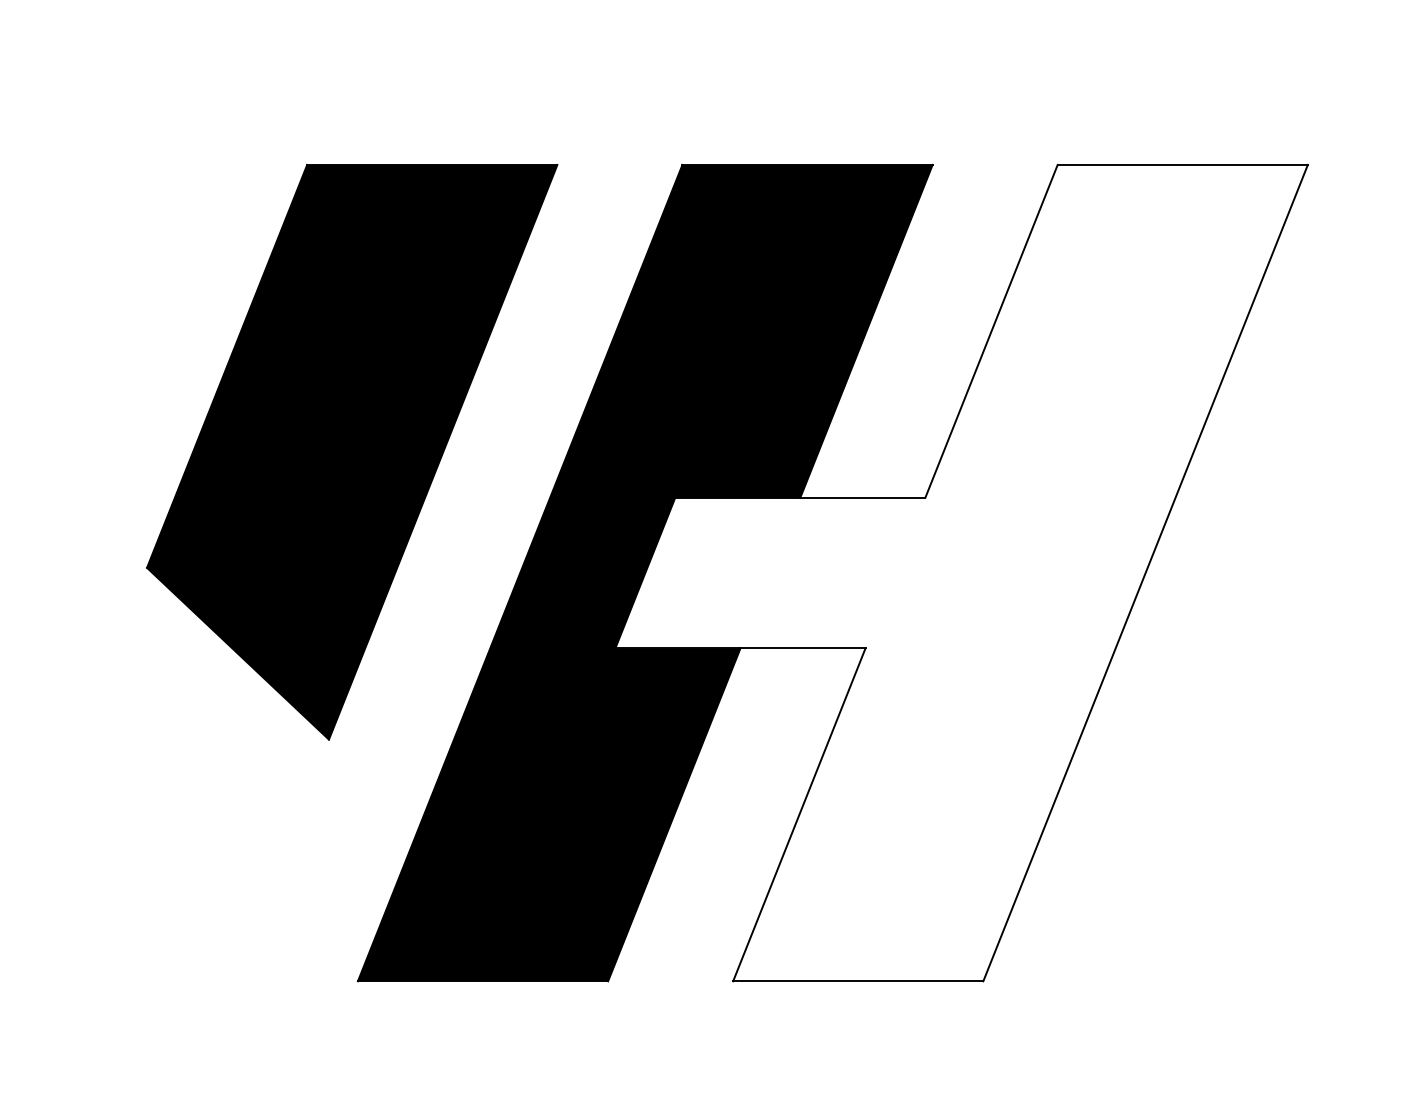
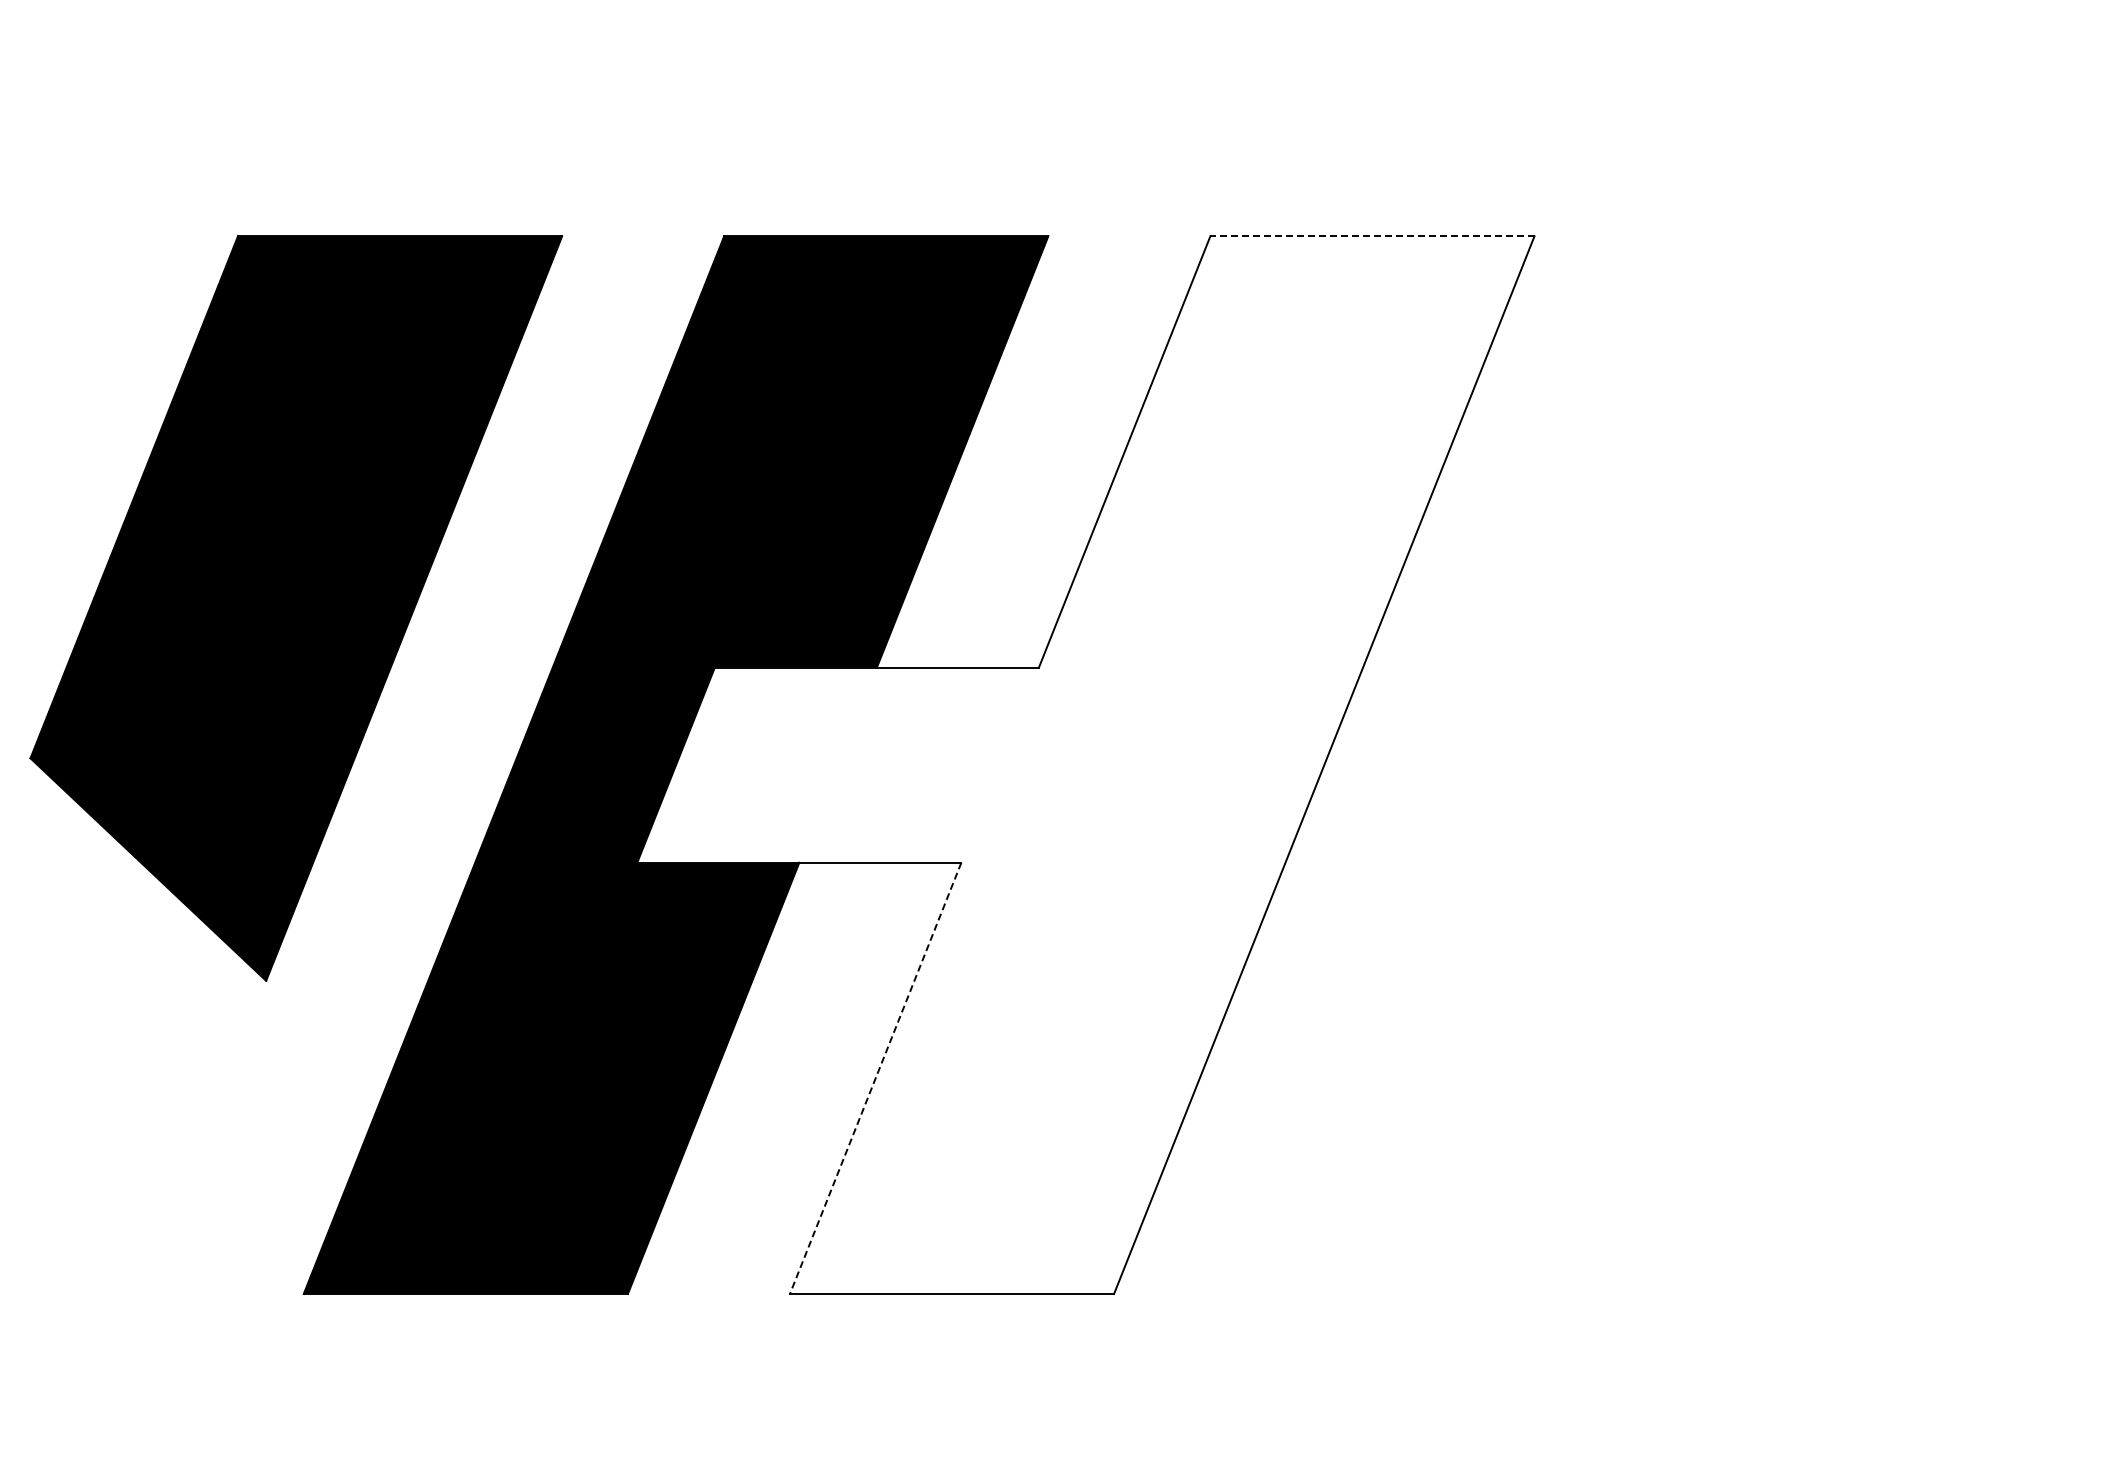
line: (1182, 165) -> (1371, 236), solid -> dashed
line: (799, 814) -> (875, 1078), solid -> dashed

